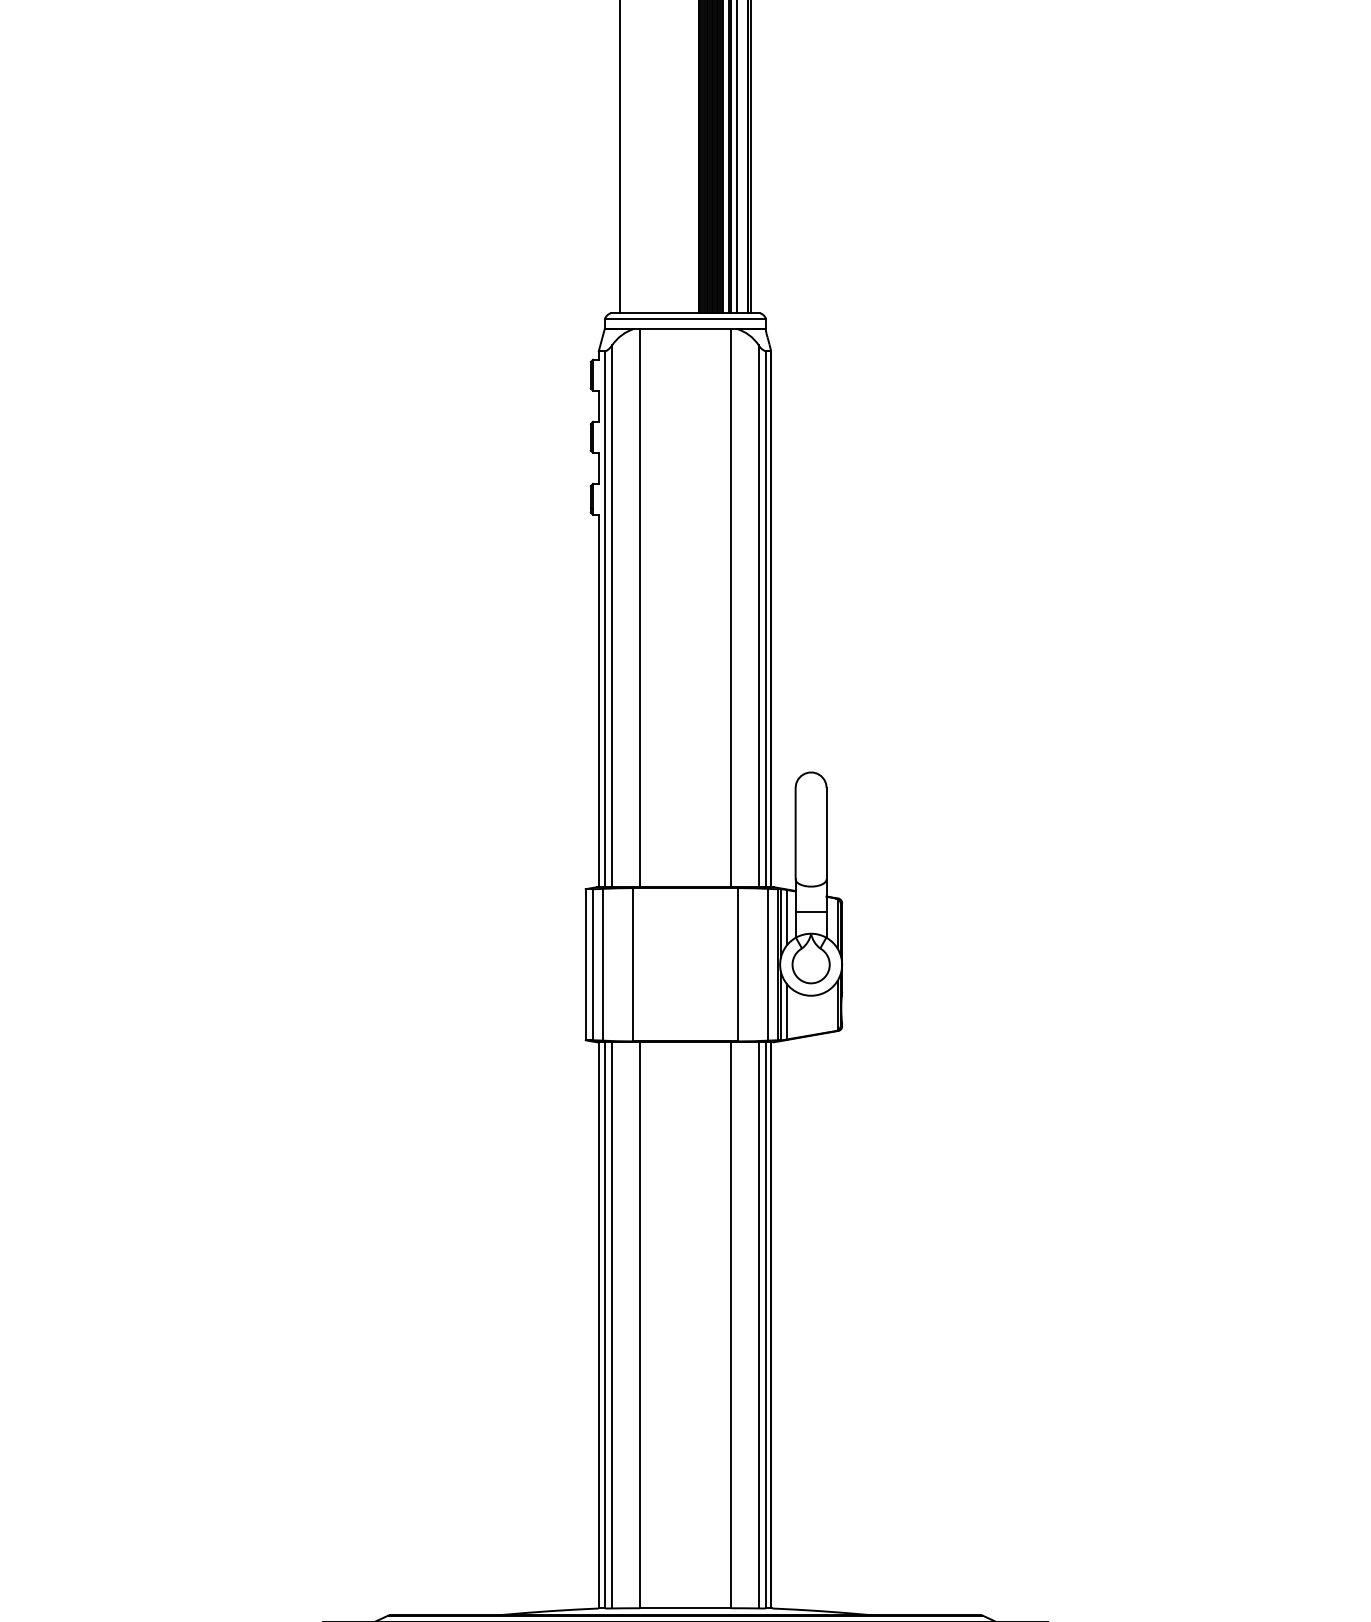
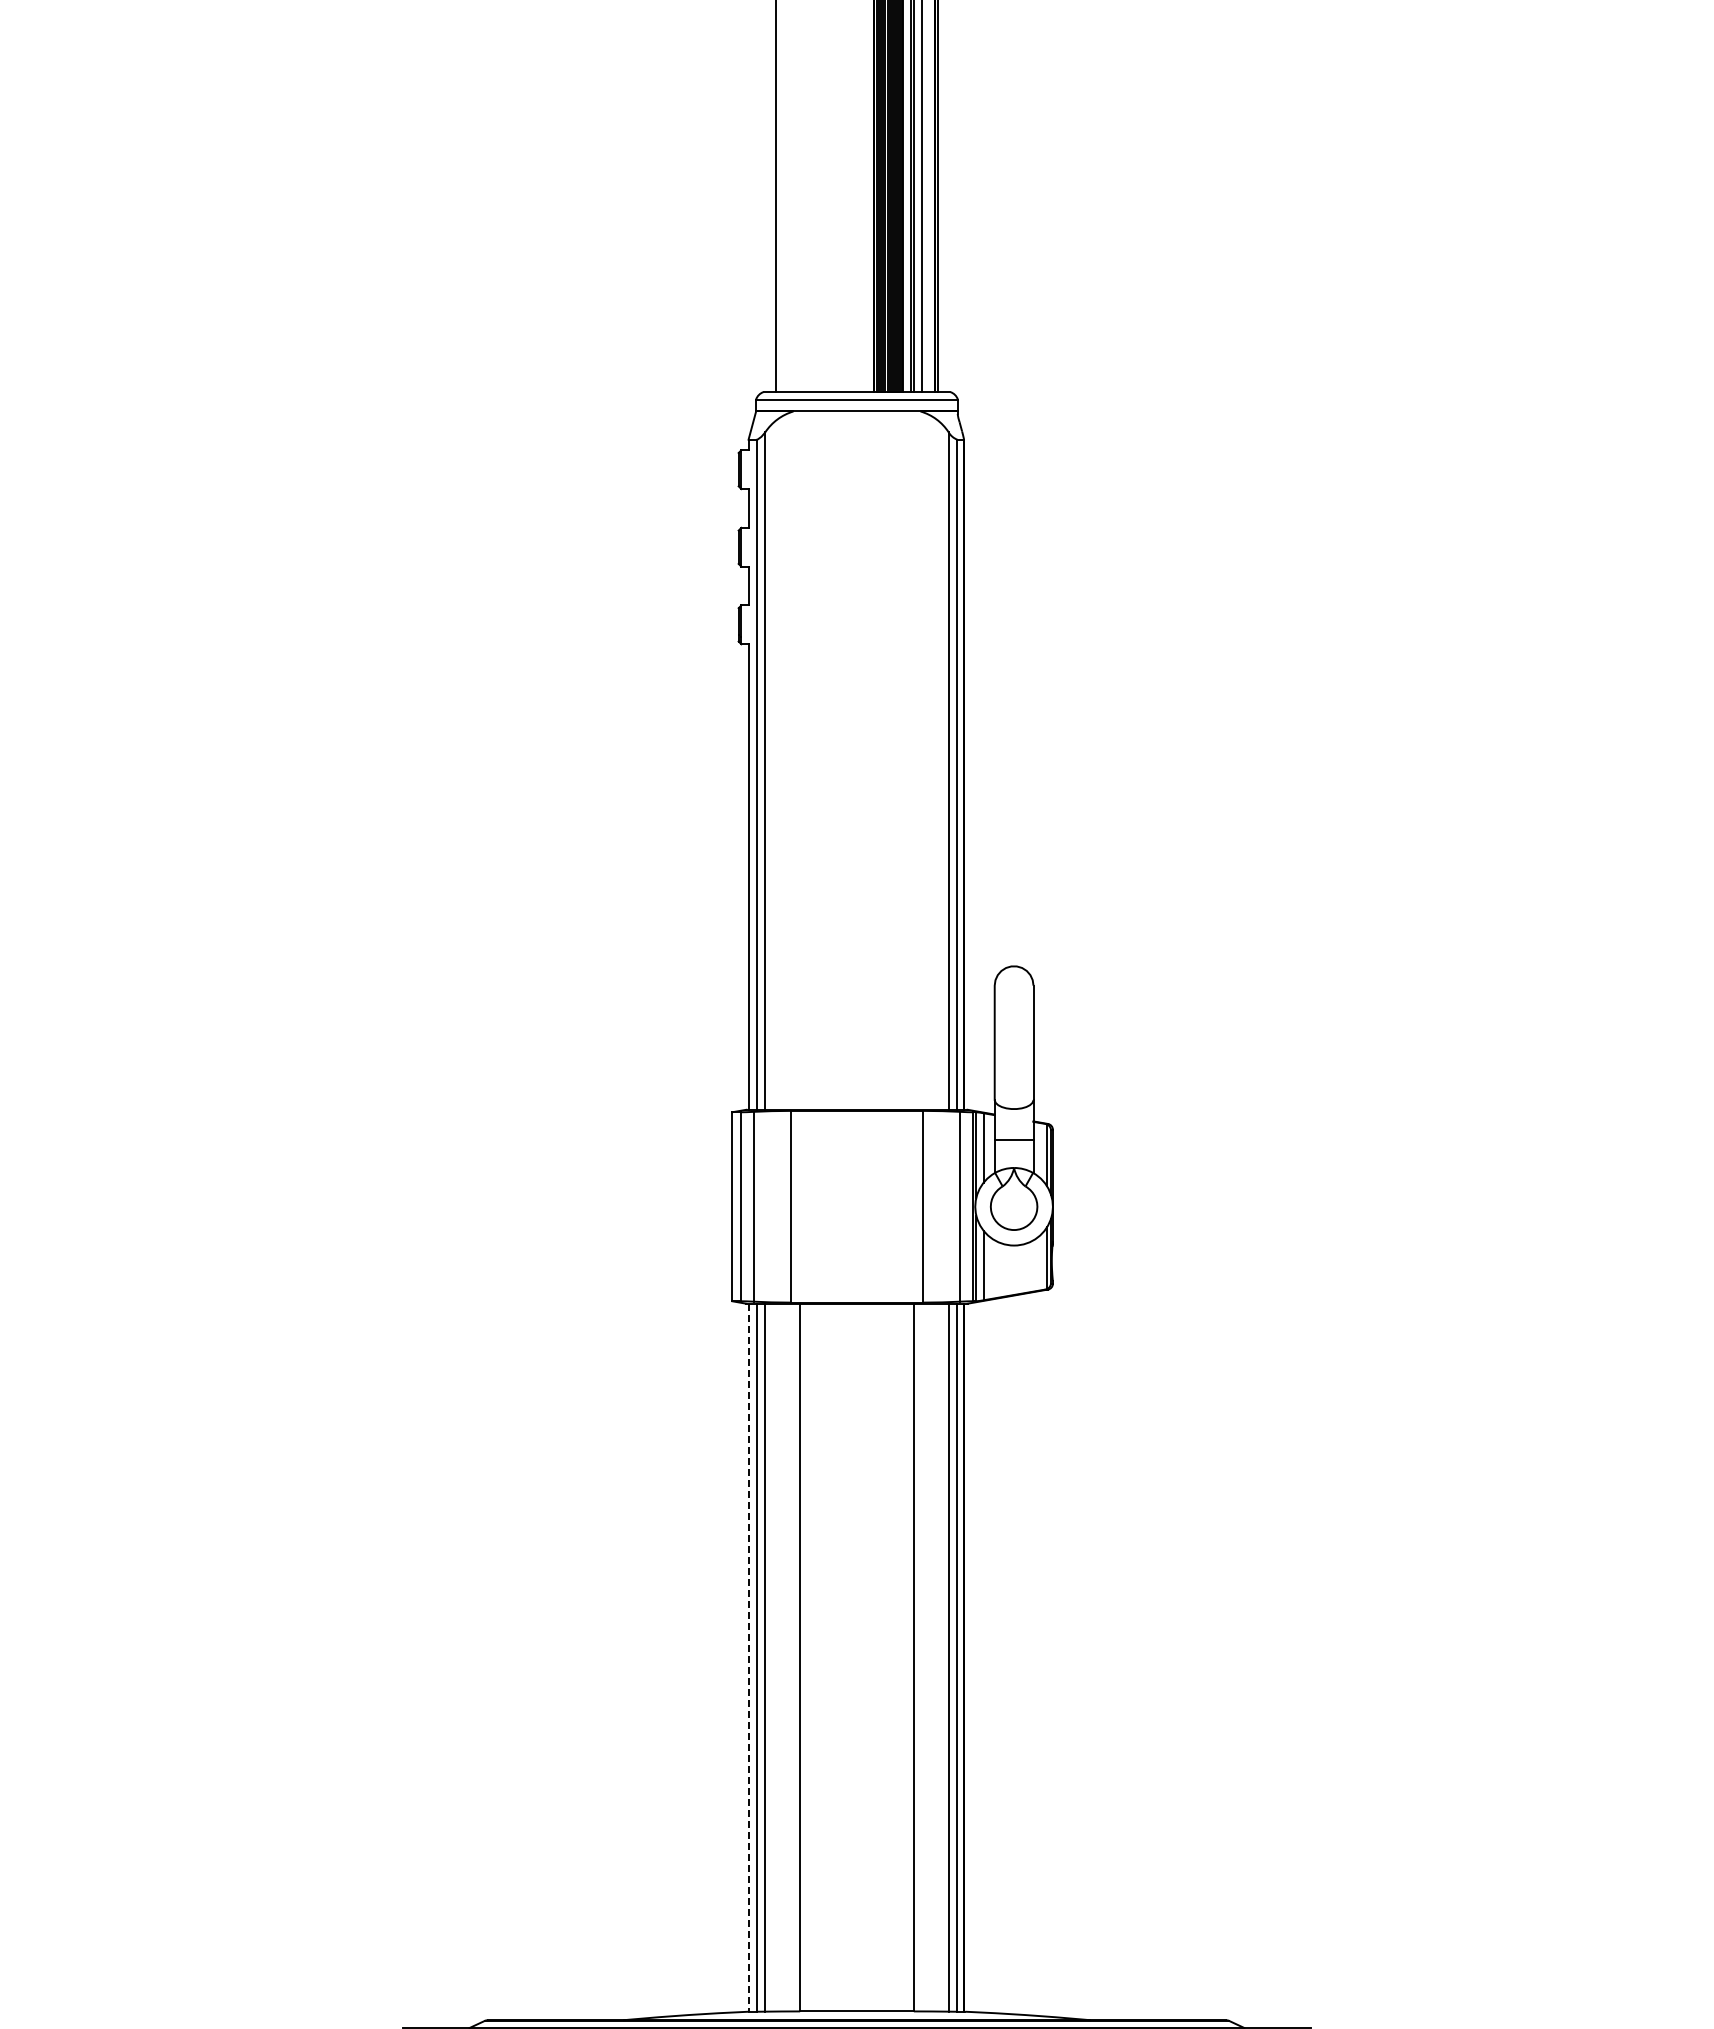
line: (640, 607) -> (800, 760), removed
line: (730, 607) -> (913, 760), removed
line: (598, 1325) -> (748, 1657), solid -> dashed

